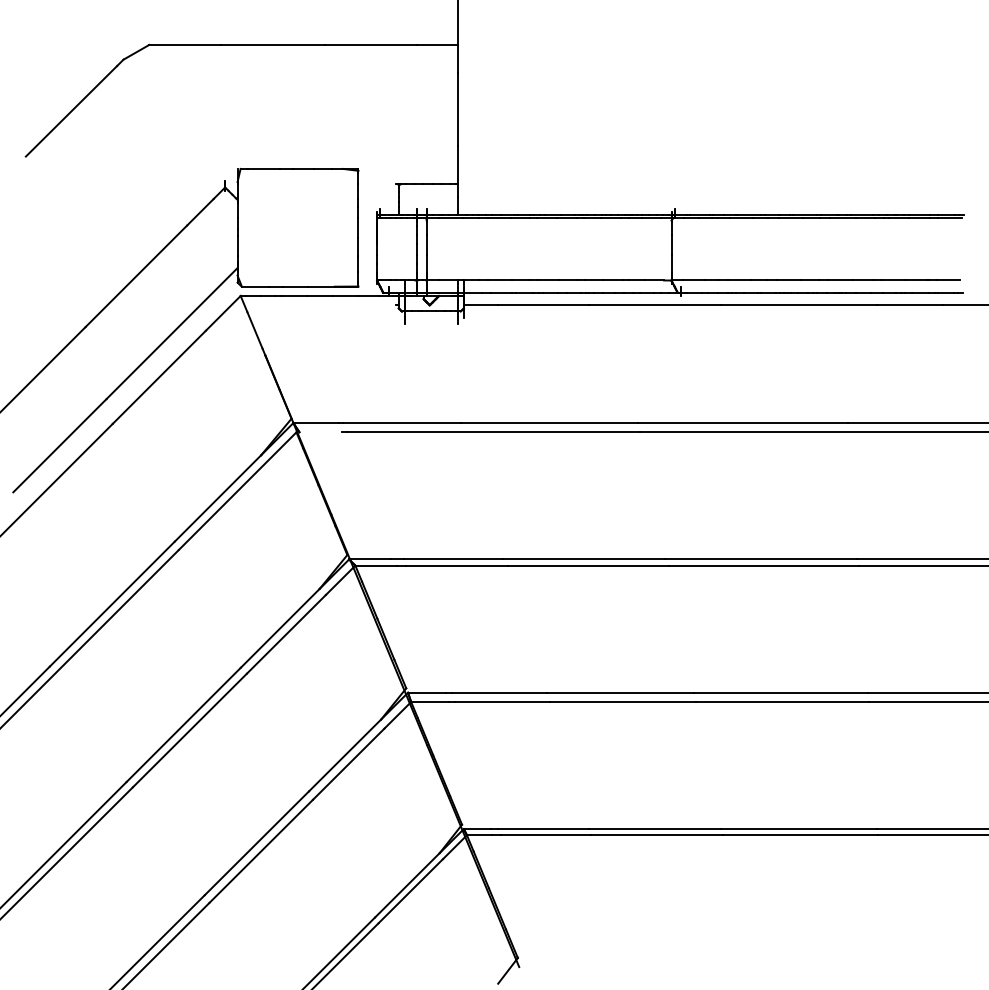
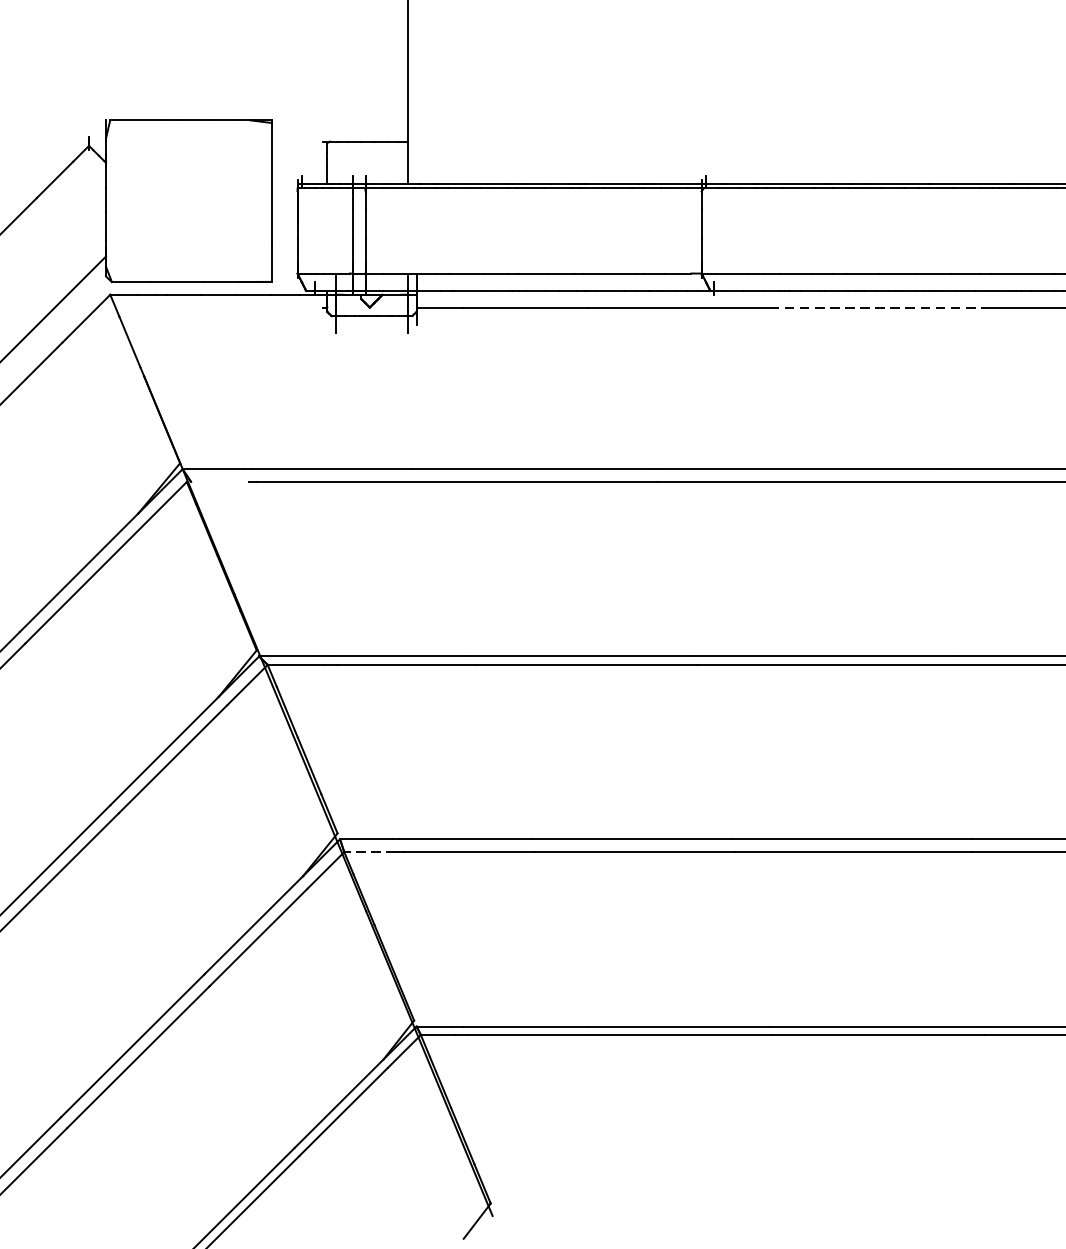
line: (799, 305) -> (877, 307), solid -> dashed
line: (429, 702) -> (369, 852), solid -> dashed

